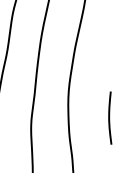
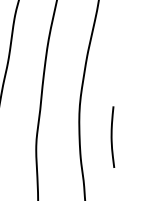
curve: (110, 116) -> (113, 135), moved

